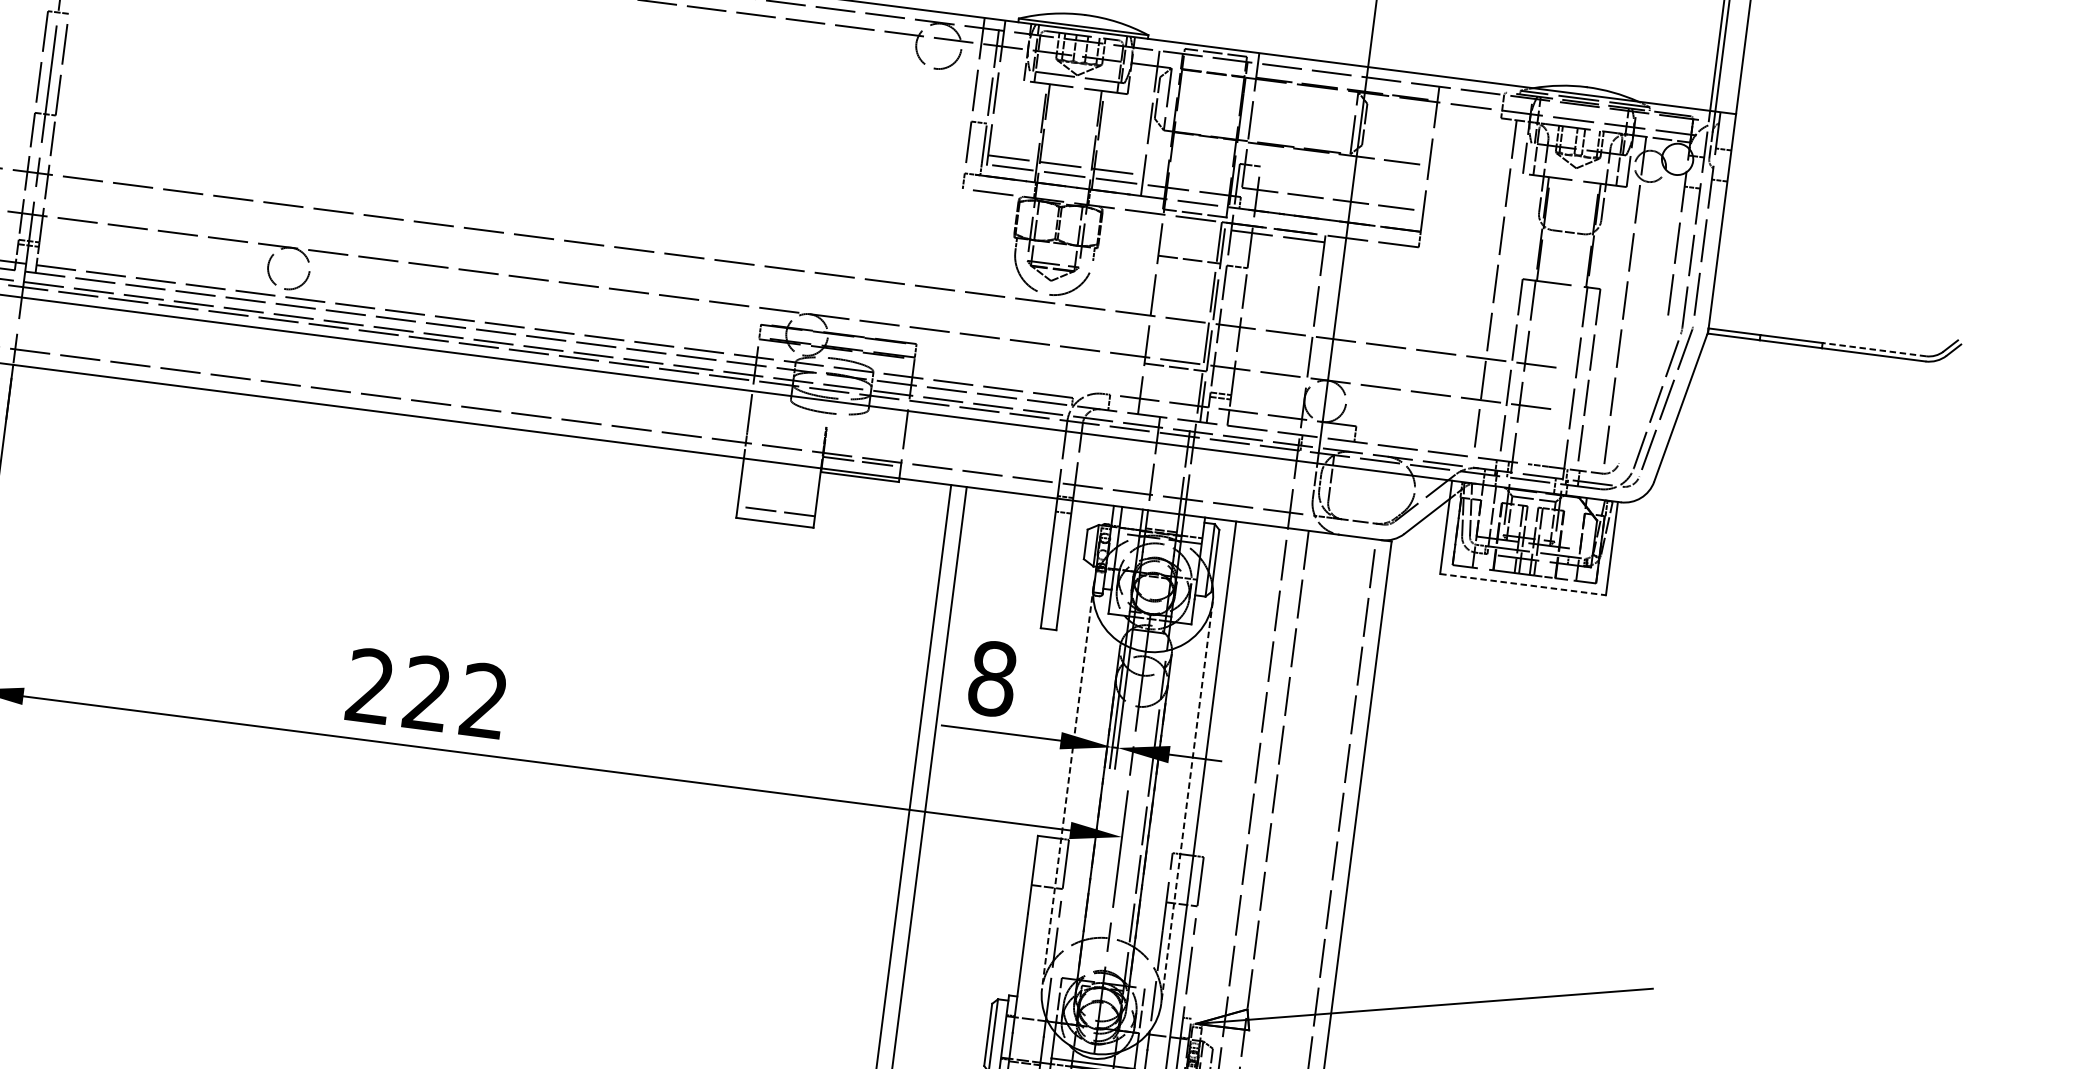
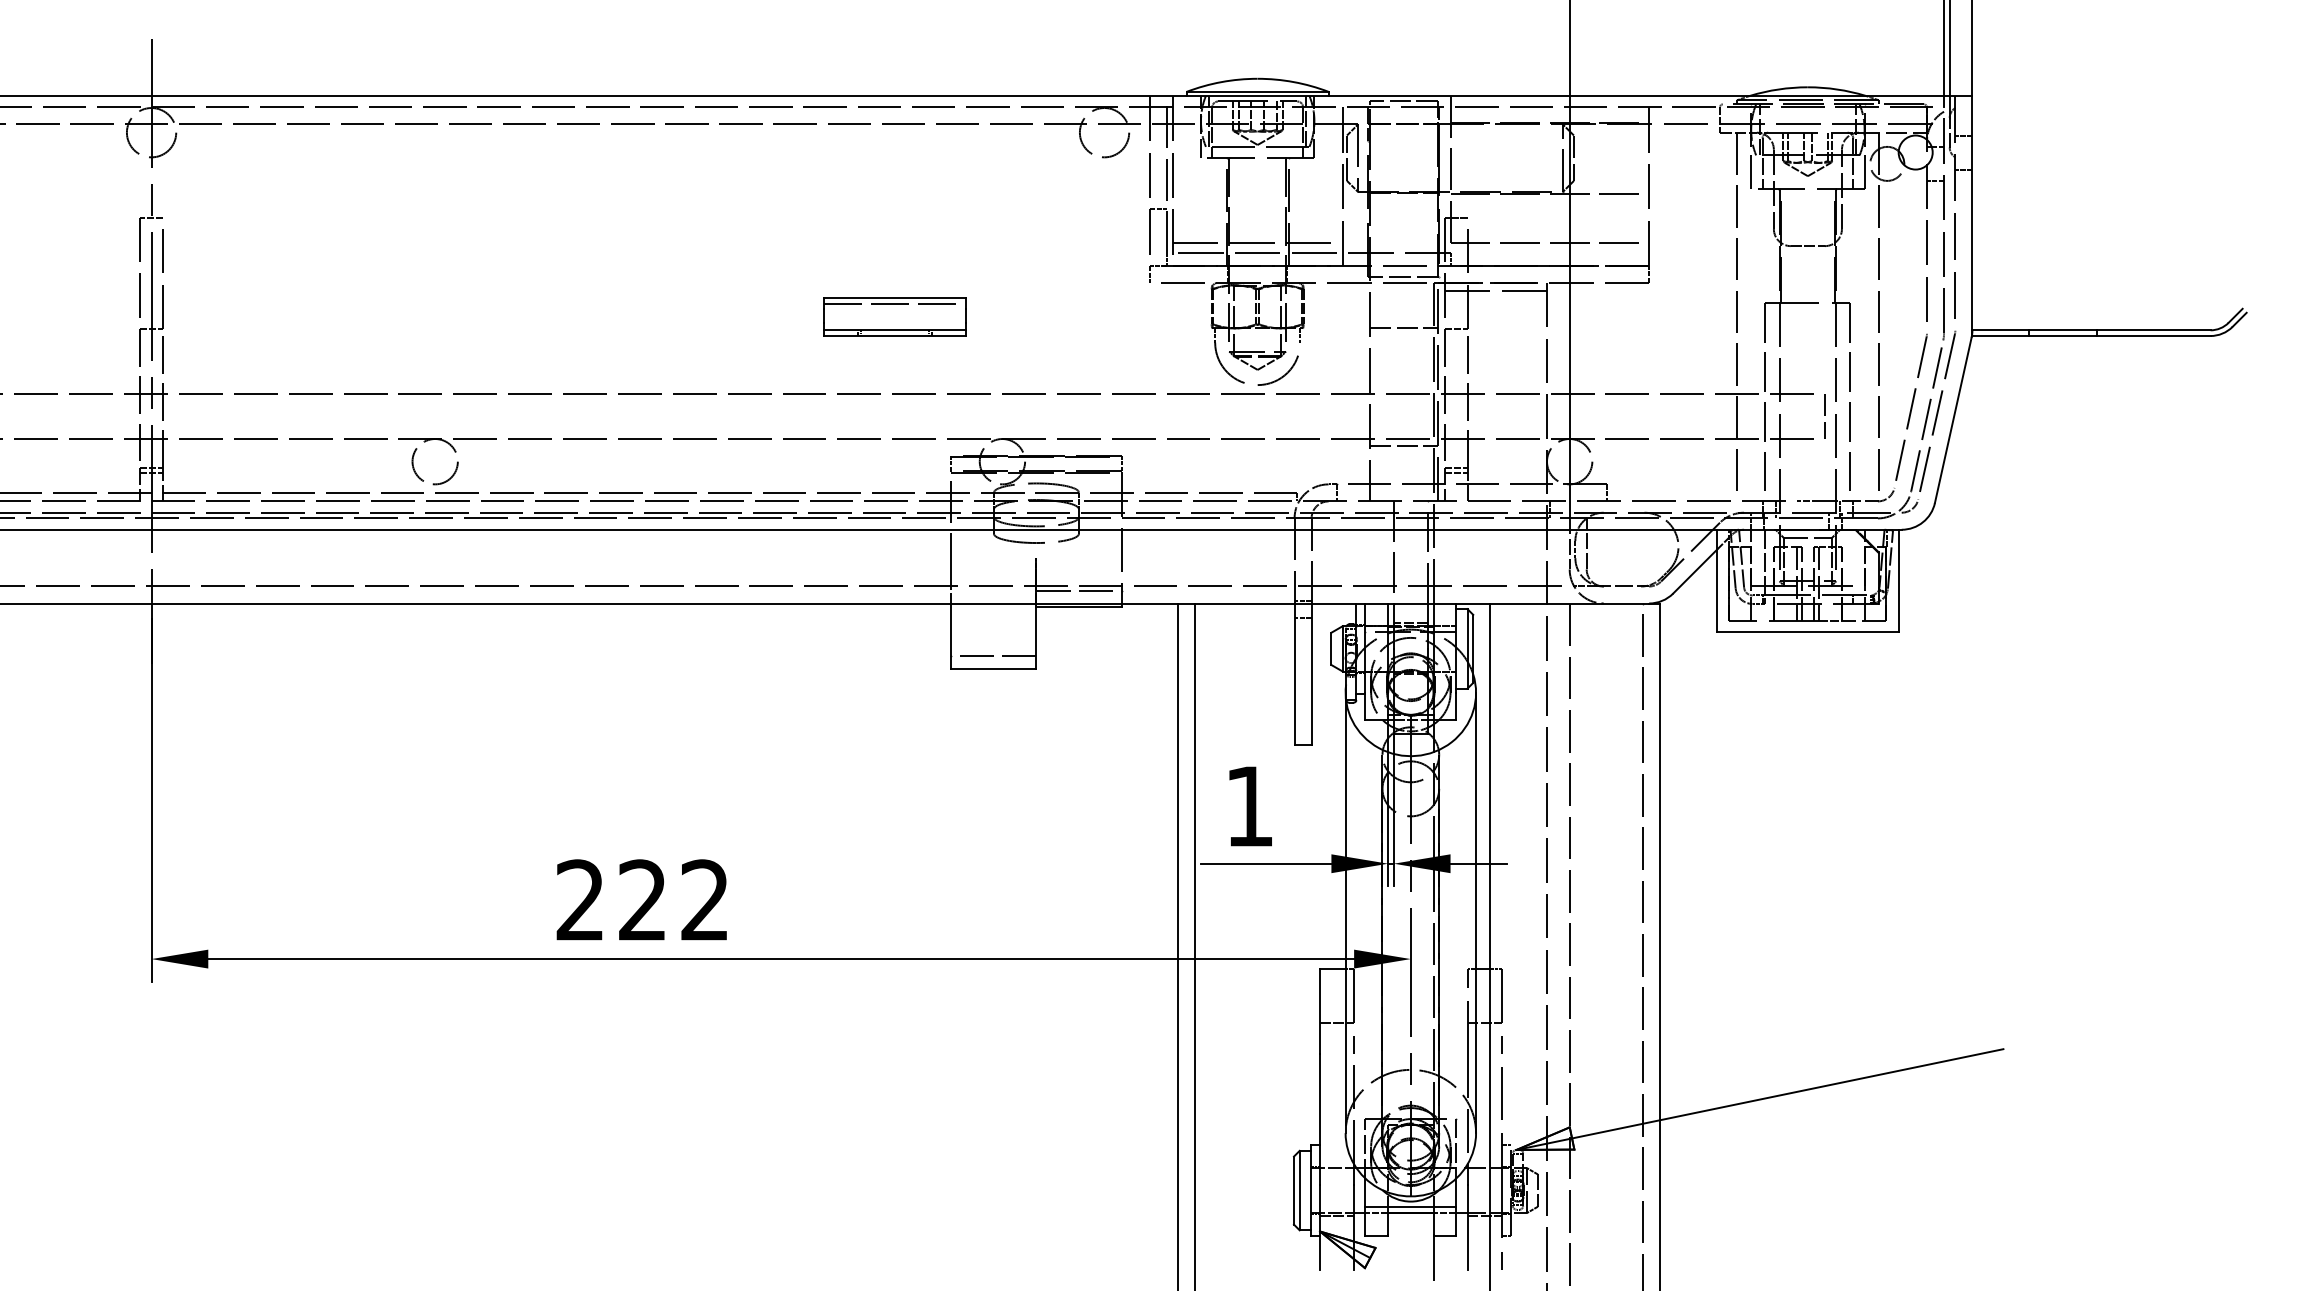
part: (725, 189) -> (894, 316), added
line: (1874, 349) -> (2153, 330), dashed -> solid
line: (1563, 389) -> (1824, 416), added
line: (1644, 390) -> (1911, 406), added
line: (1522, 584) -> (1807, 631), dashed -> solid
text: (992, 678) -> (1249, 806), 8 -> 1
line: (1067, 787) -> (1345, 913), dashed -> solid
line: (1187, 803) -> (1476, 913), dashed -> solid

